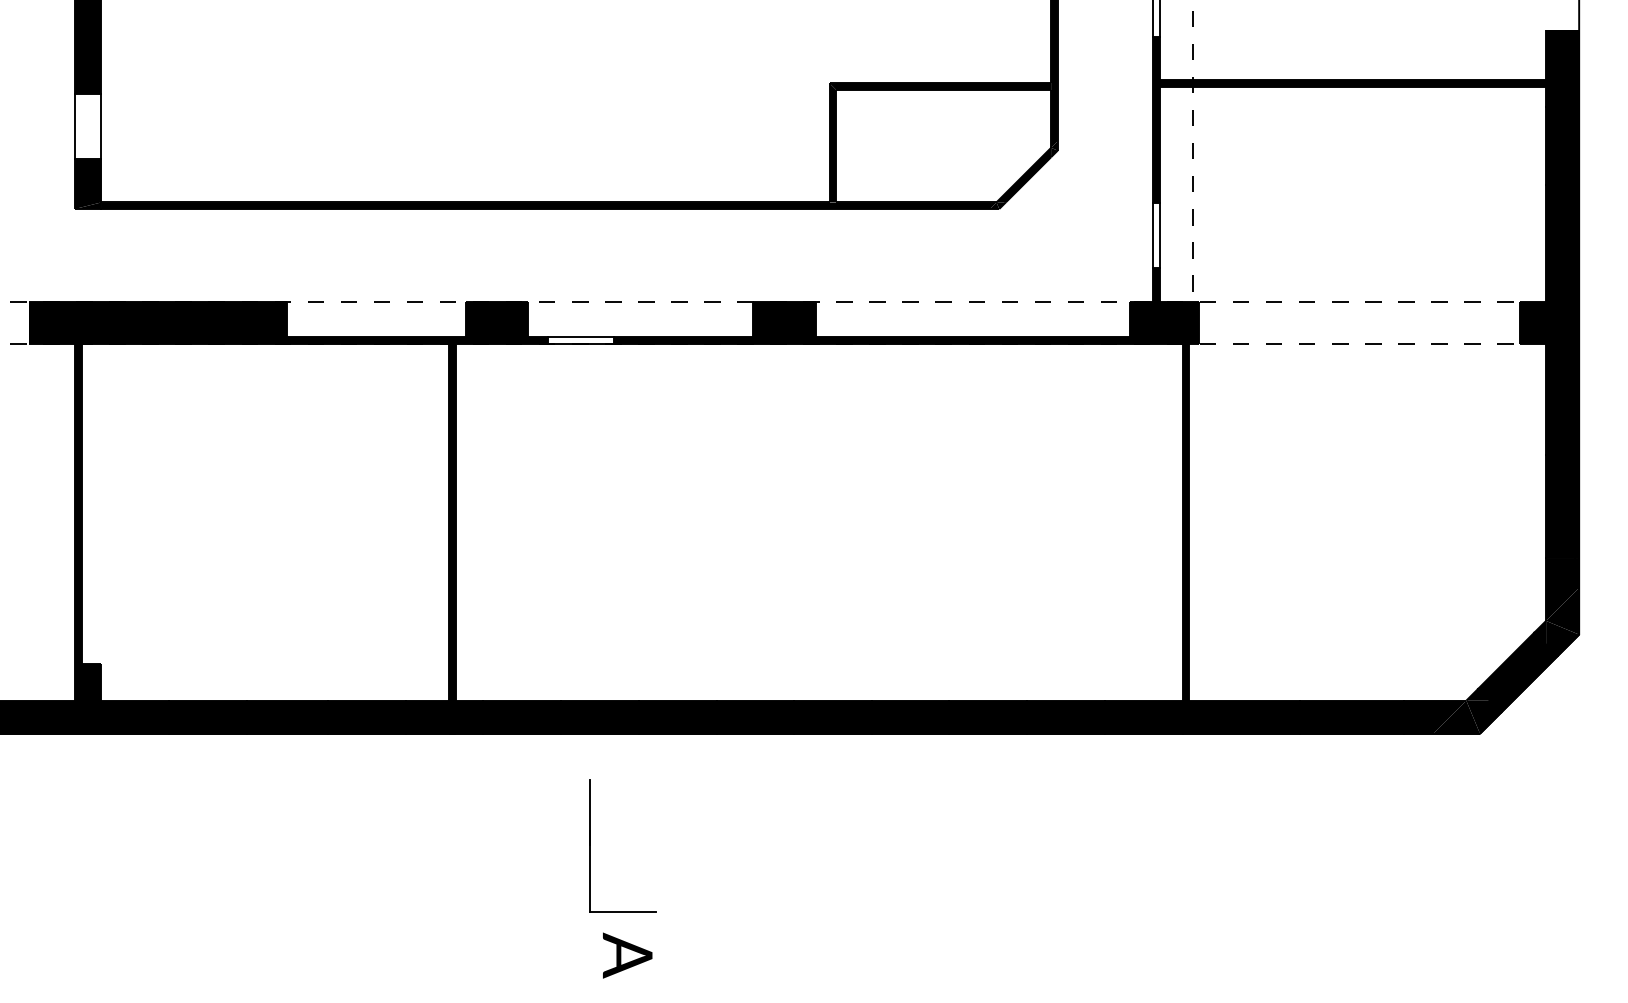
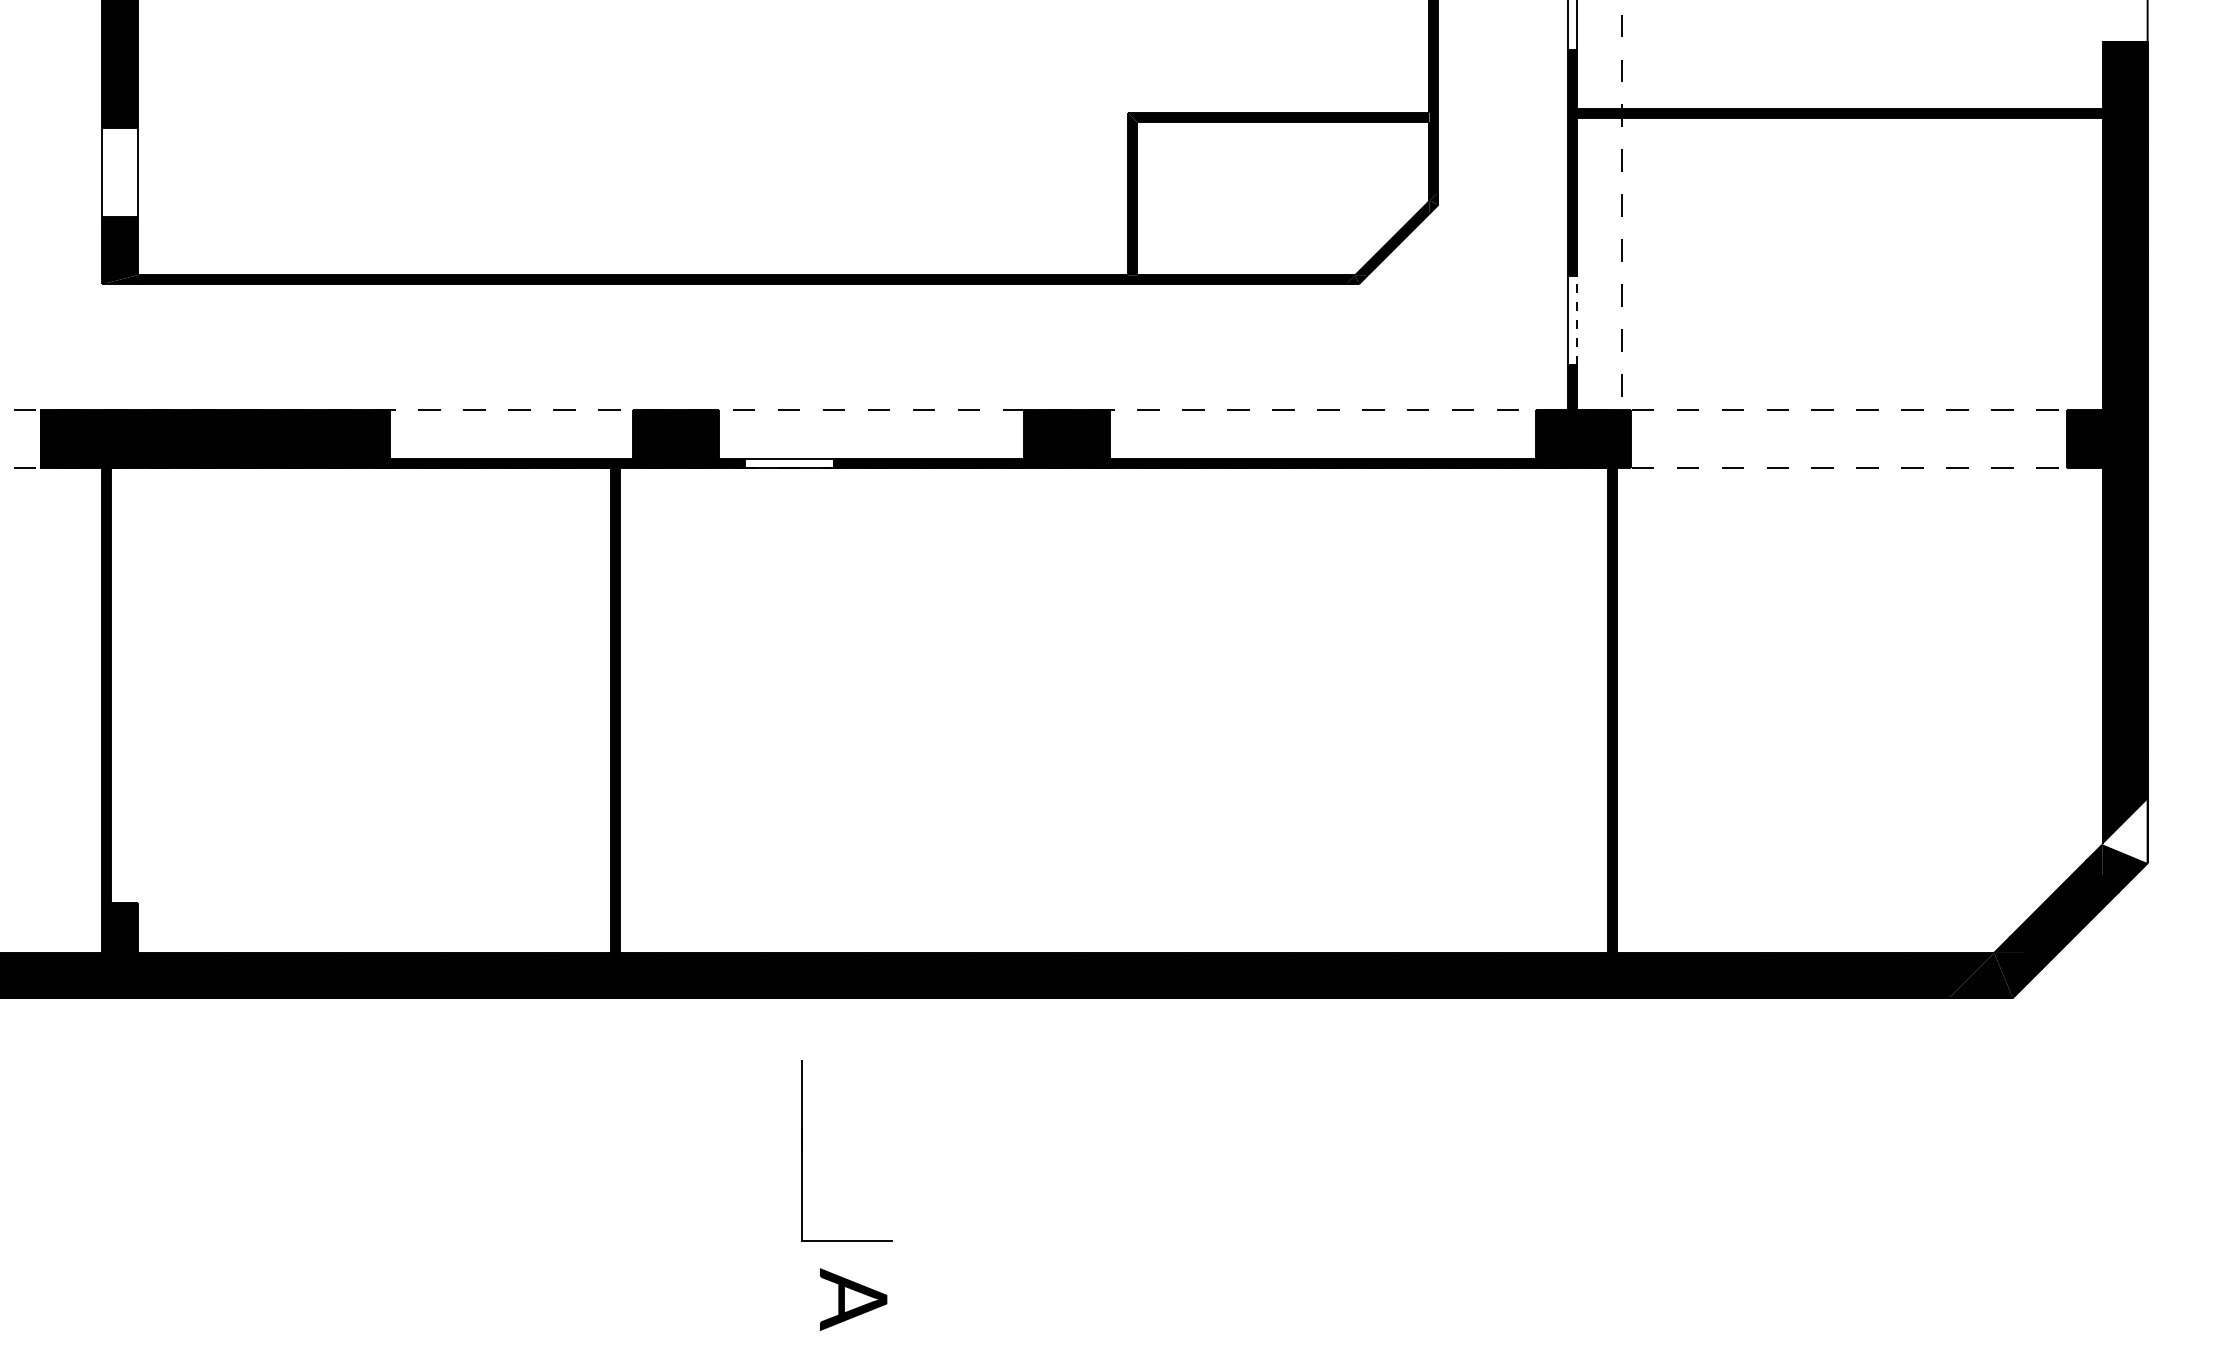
line: (1159, 235) -> (1576, 320), solid -> dashed
fill: (1562, 611) -> (2124, 831), removed

